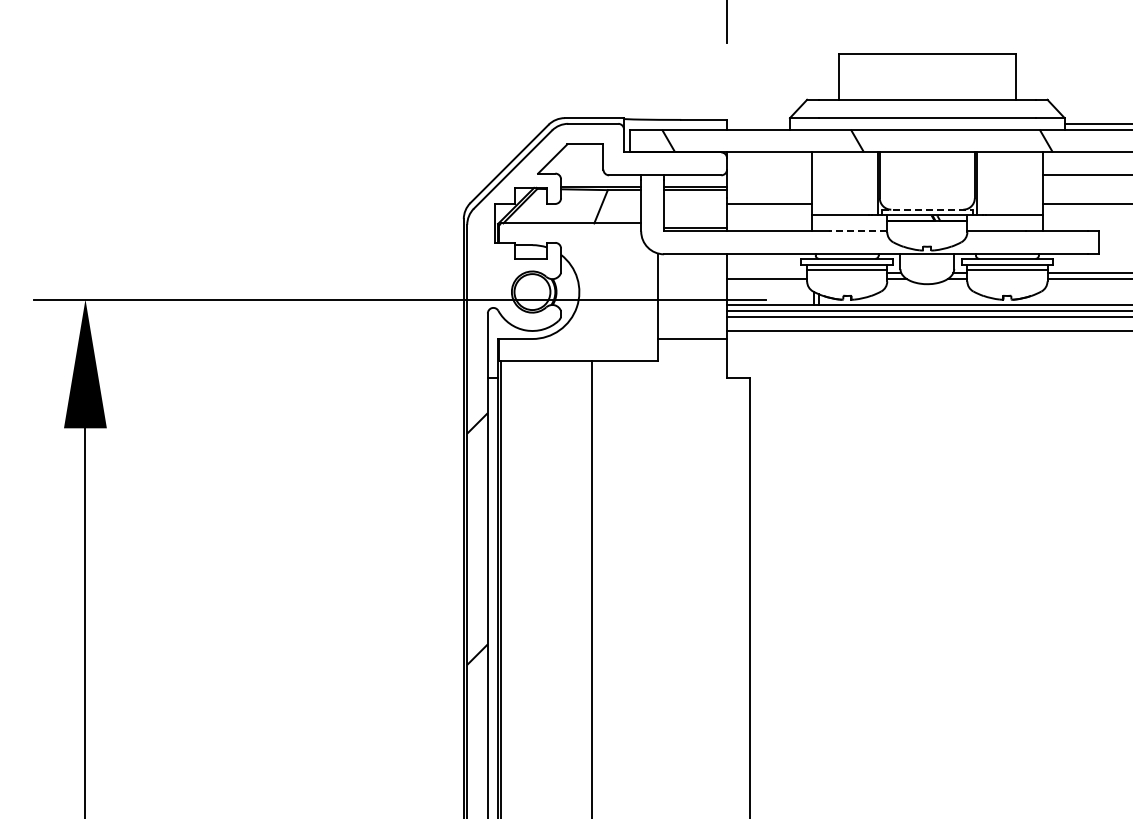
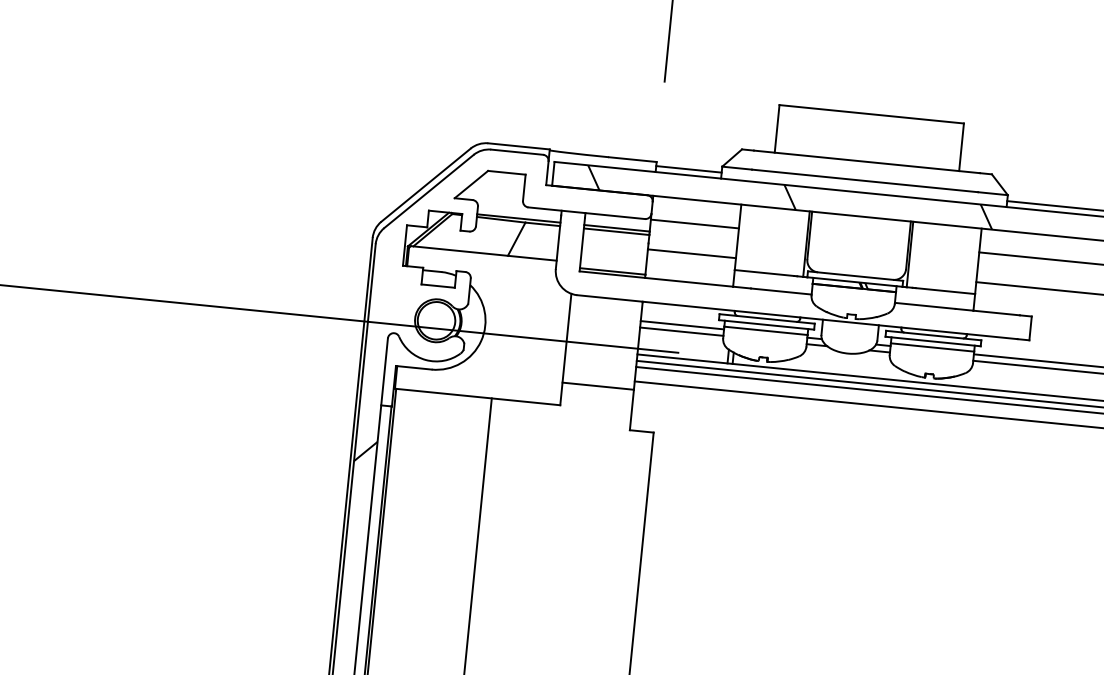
line: (758, 123) -> (688, 169), added
line: (769, 175) -> (695, 224), added
line: (927, 209) -> (855, 275), dashed -> solid
line: (857, 231) -> (780, 291), dashed -> solid
line: (767, 272) -> (682, 324), added

